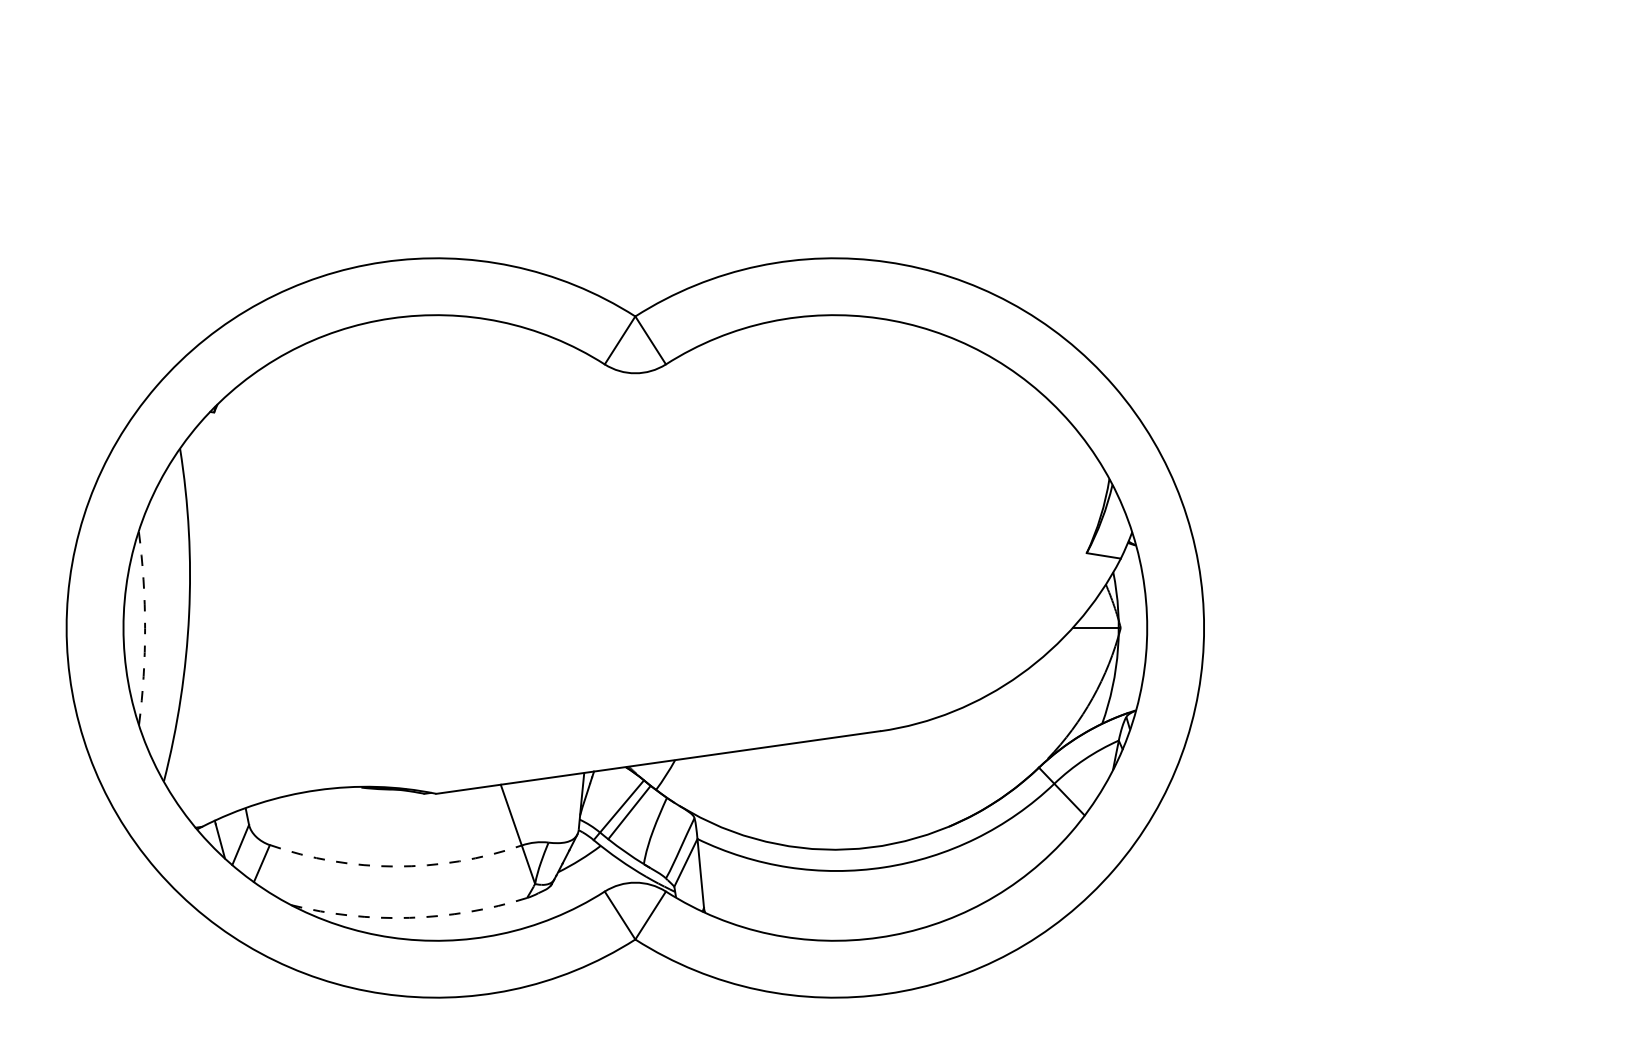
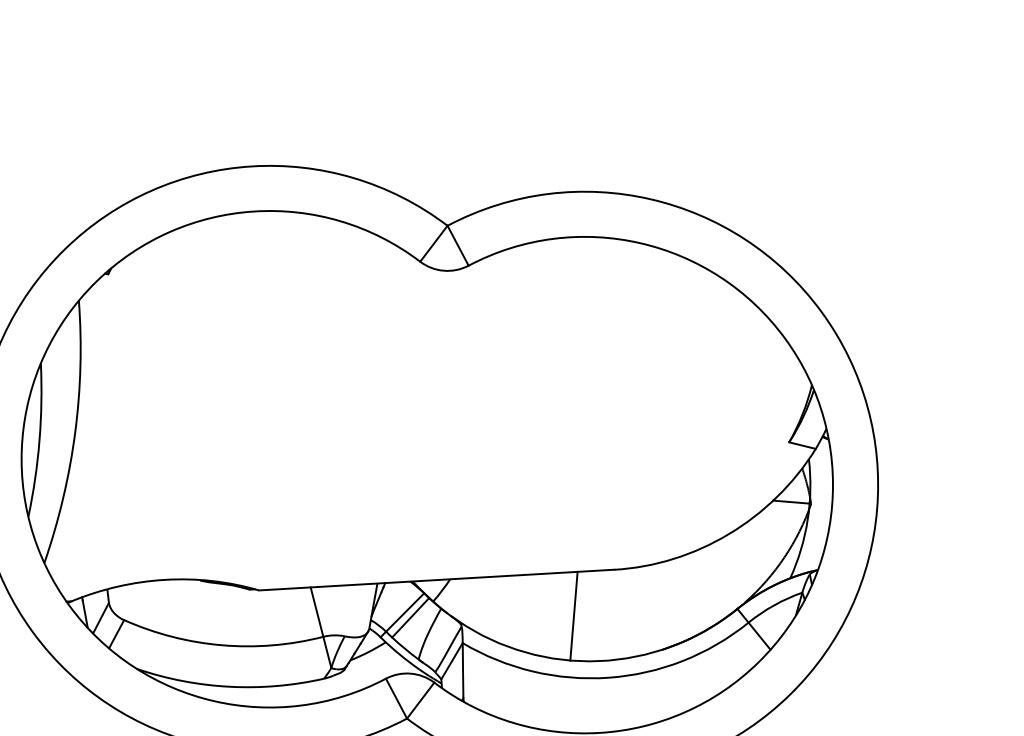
arc: (145, 628) -> (39, 440), dashed -> solid
line: (834, 793) -> (574, 616), added
arc: (395, 866) -> (222, 645), dashed -> solid
arc: (409, 917) -> (229, 686), dashed -> solid

